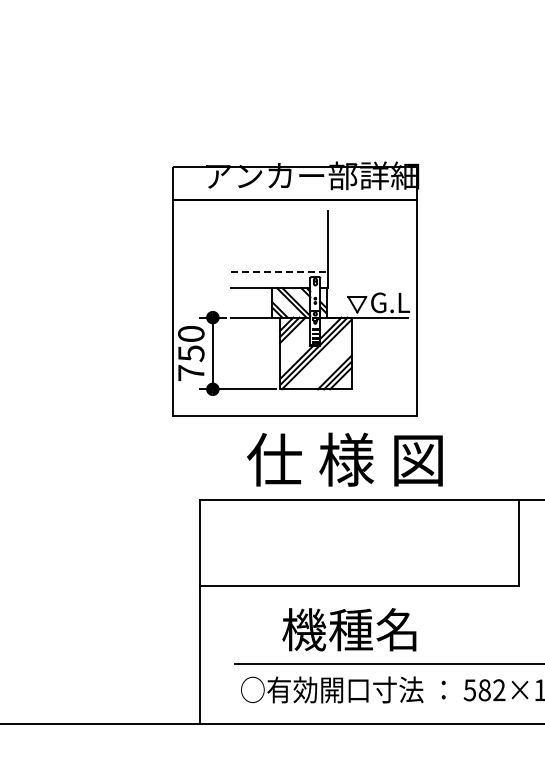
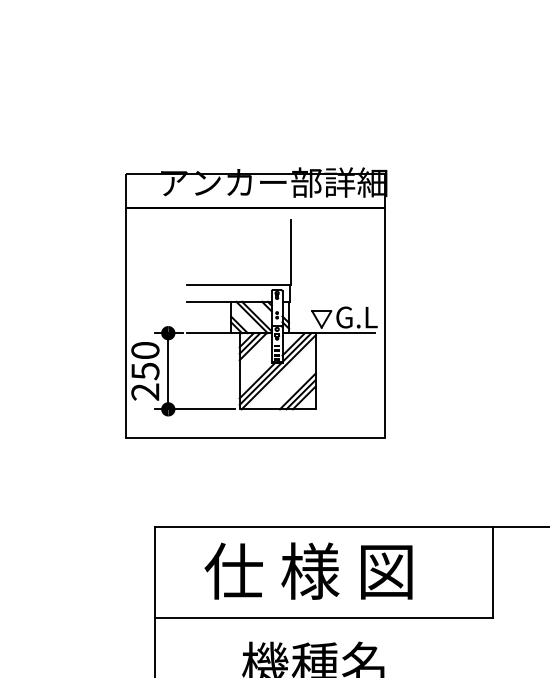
line: (279, 272) -> (239, 285), dashed -> solid
text: (191, 373) -> (145, 392), 750 -> 250
text: (344, 459) -> (308, 570), moved

